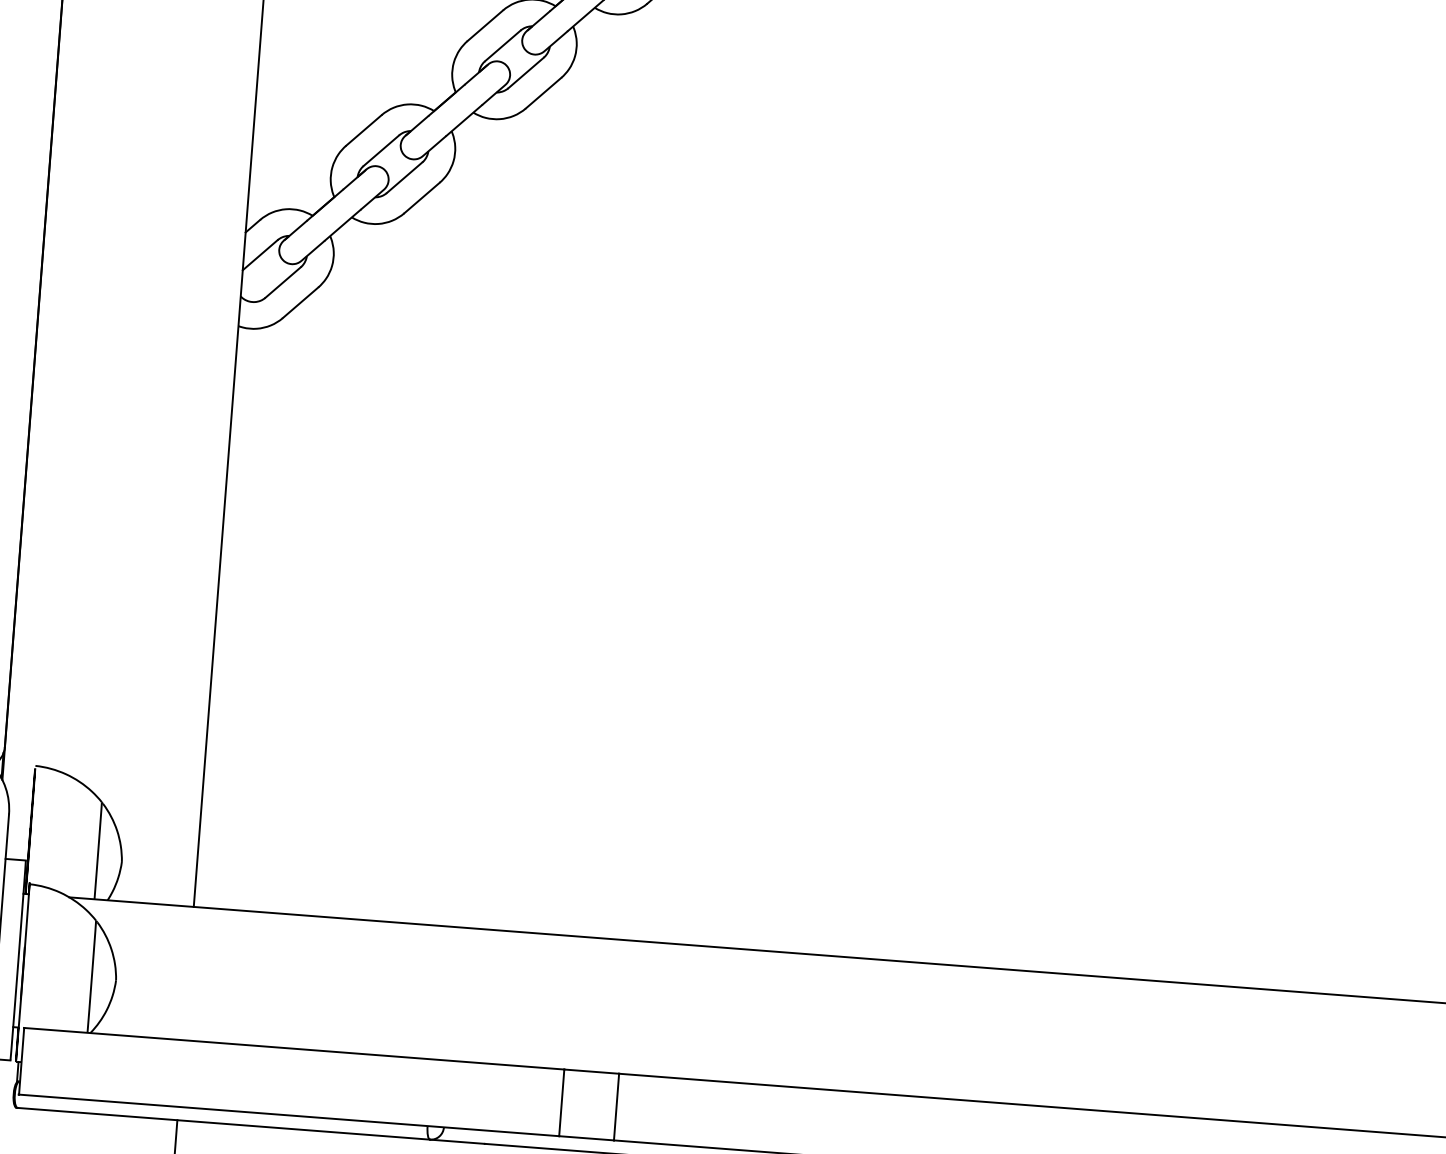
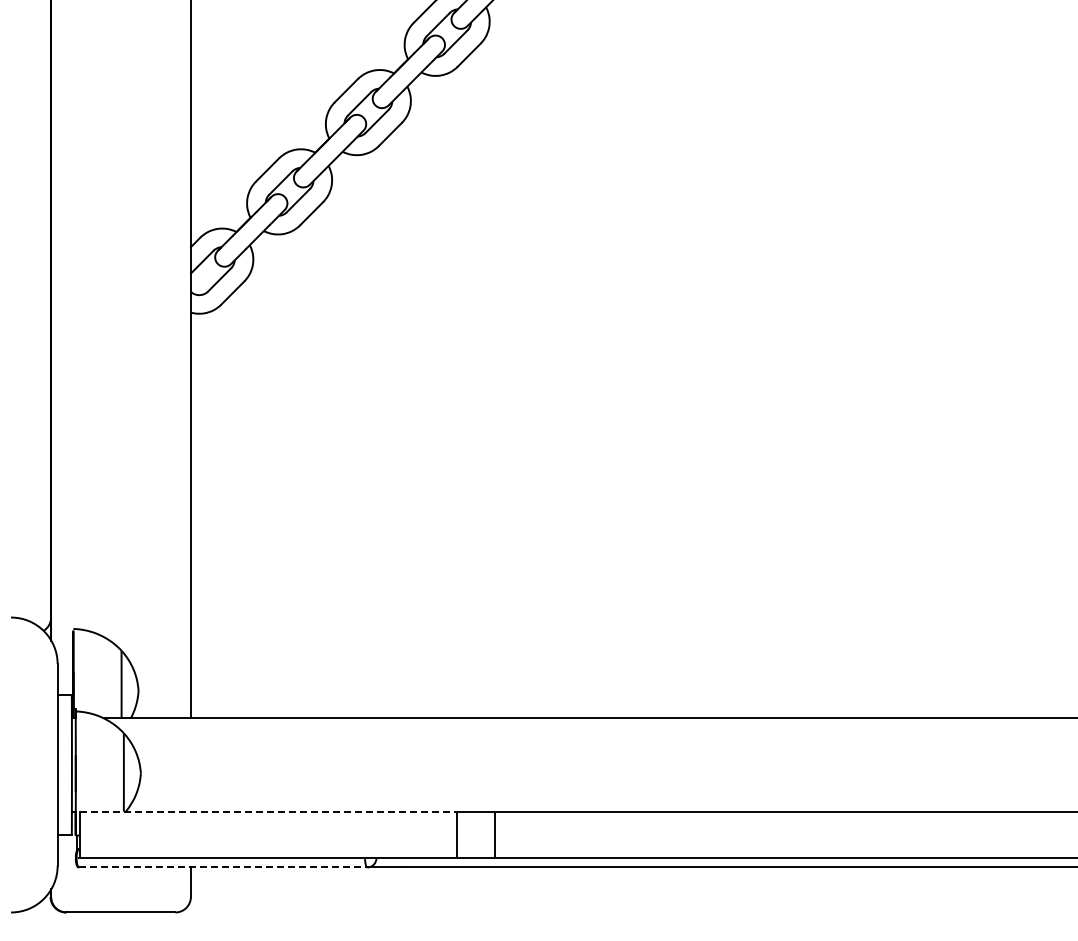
line: (294, 1048) -> (268, 811), solid -> dashed
line: (223, 1123) -> (223, 867), solid -> dashed

